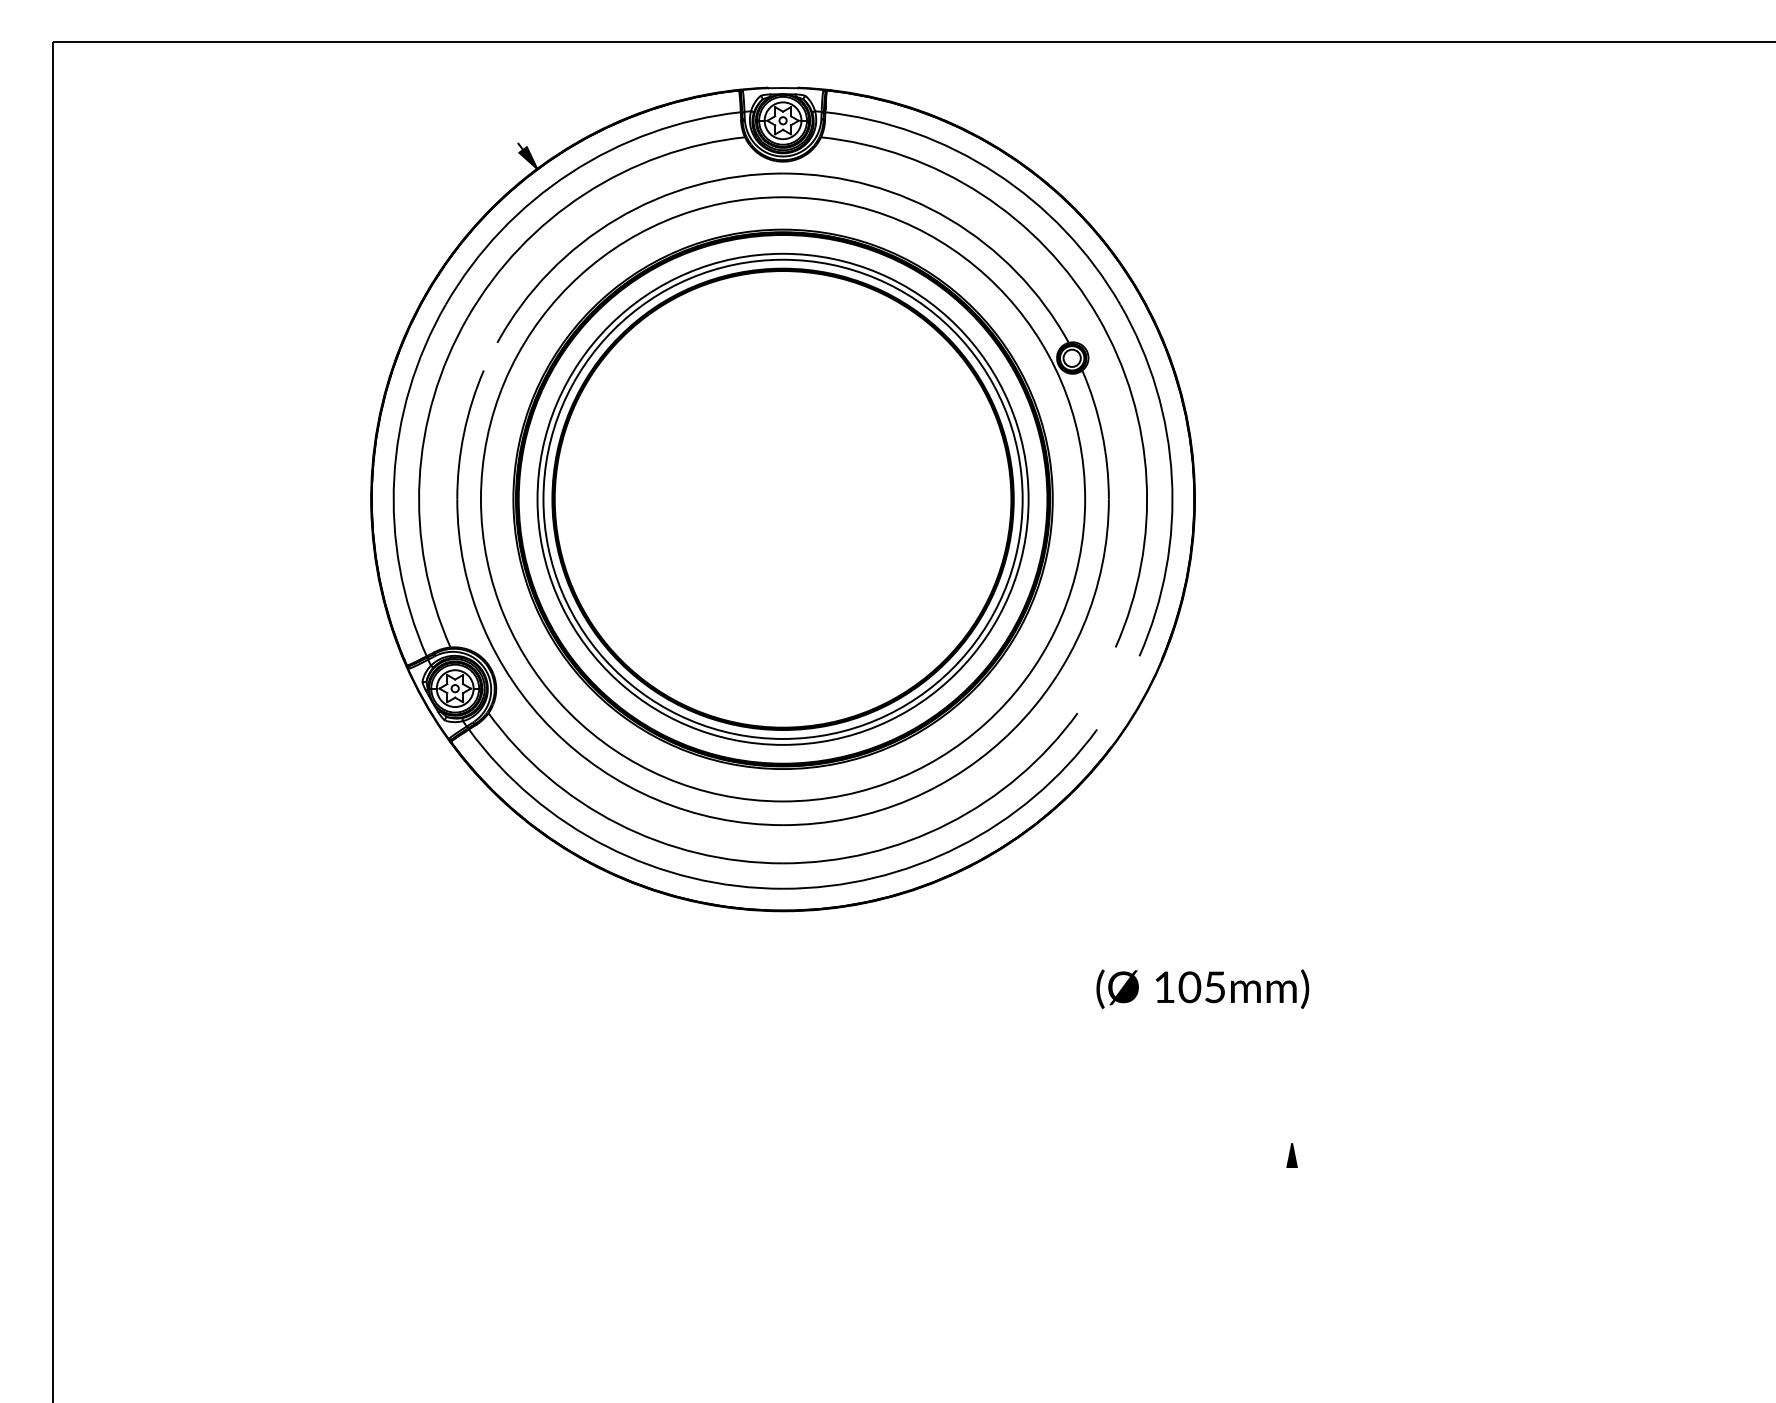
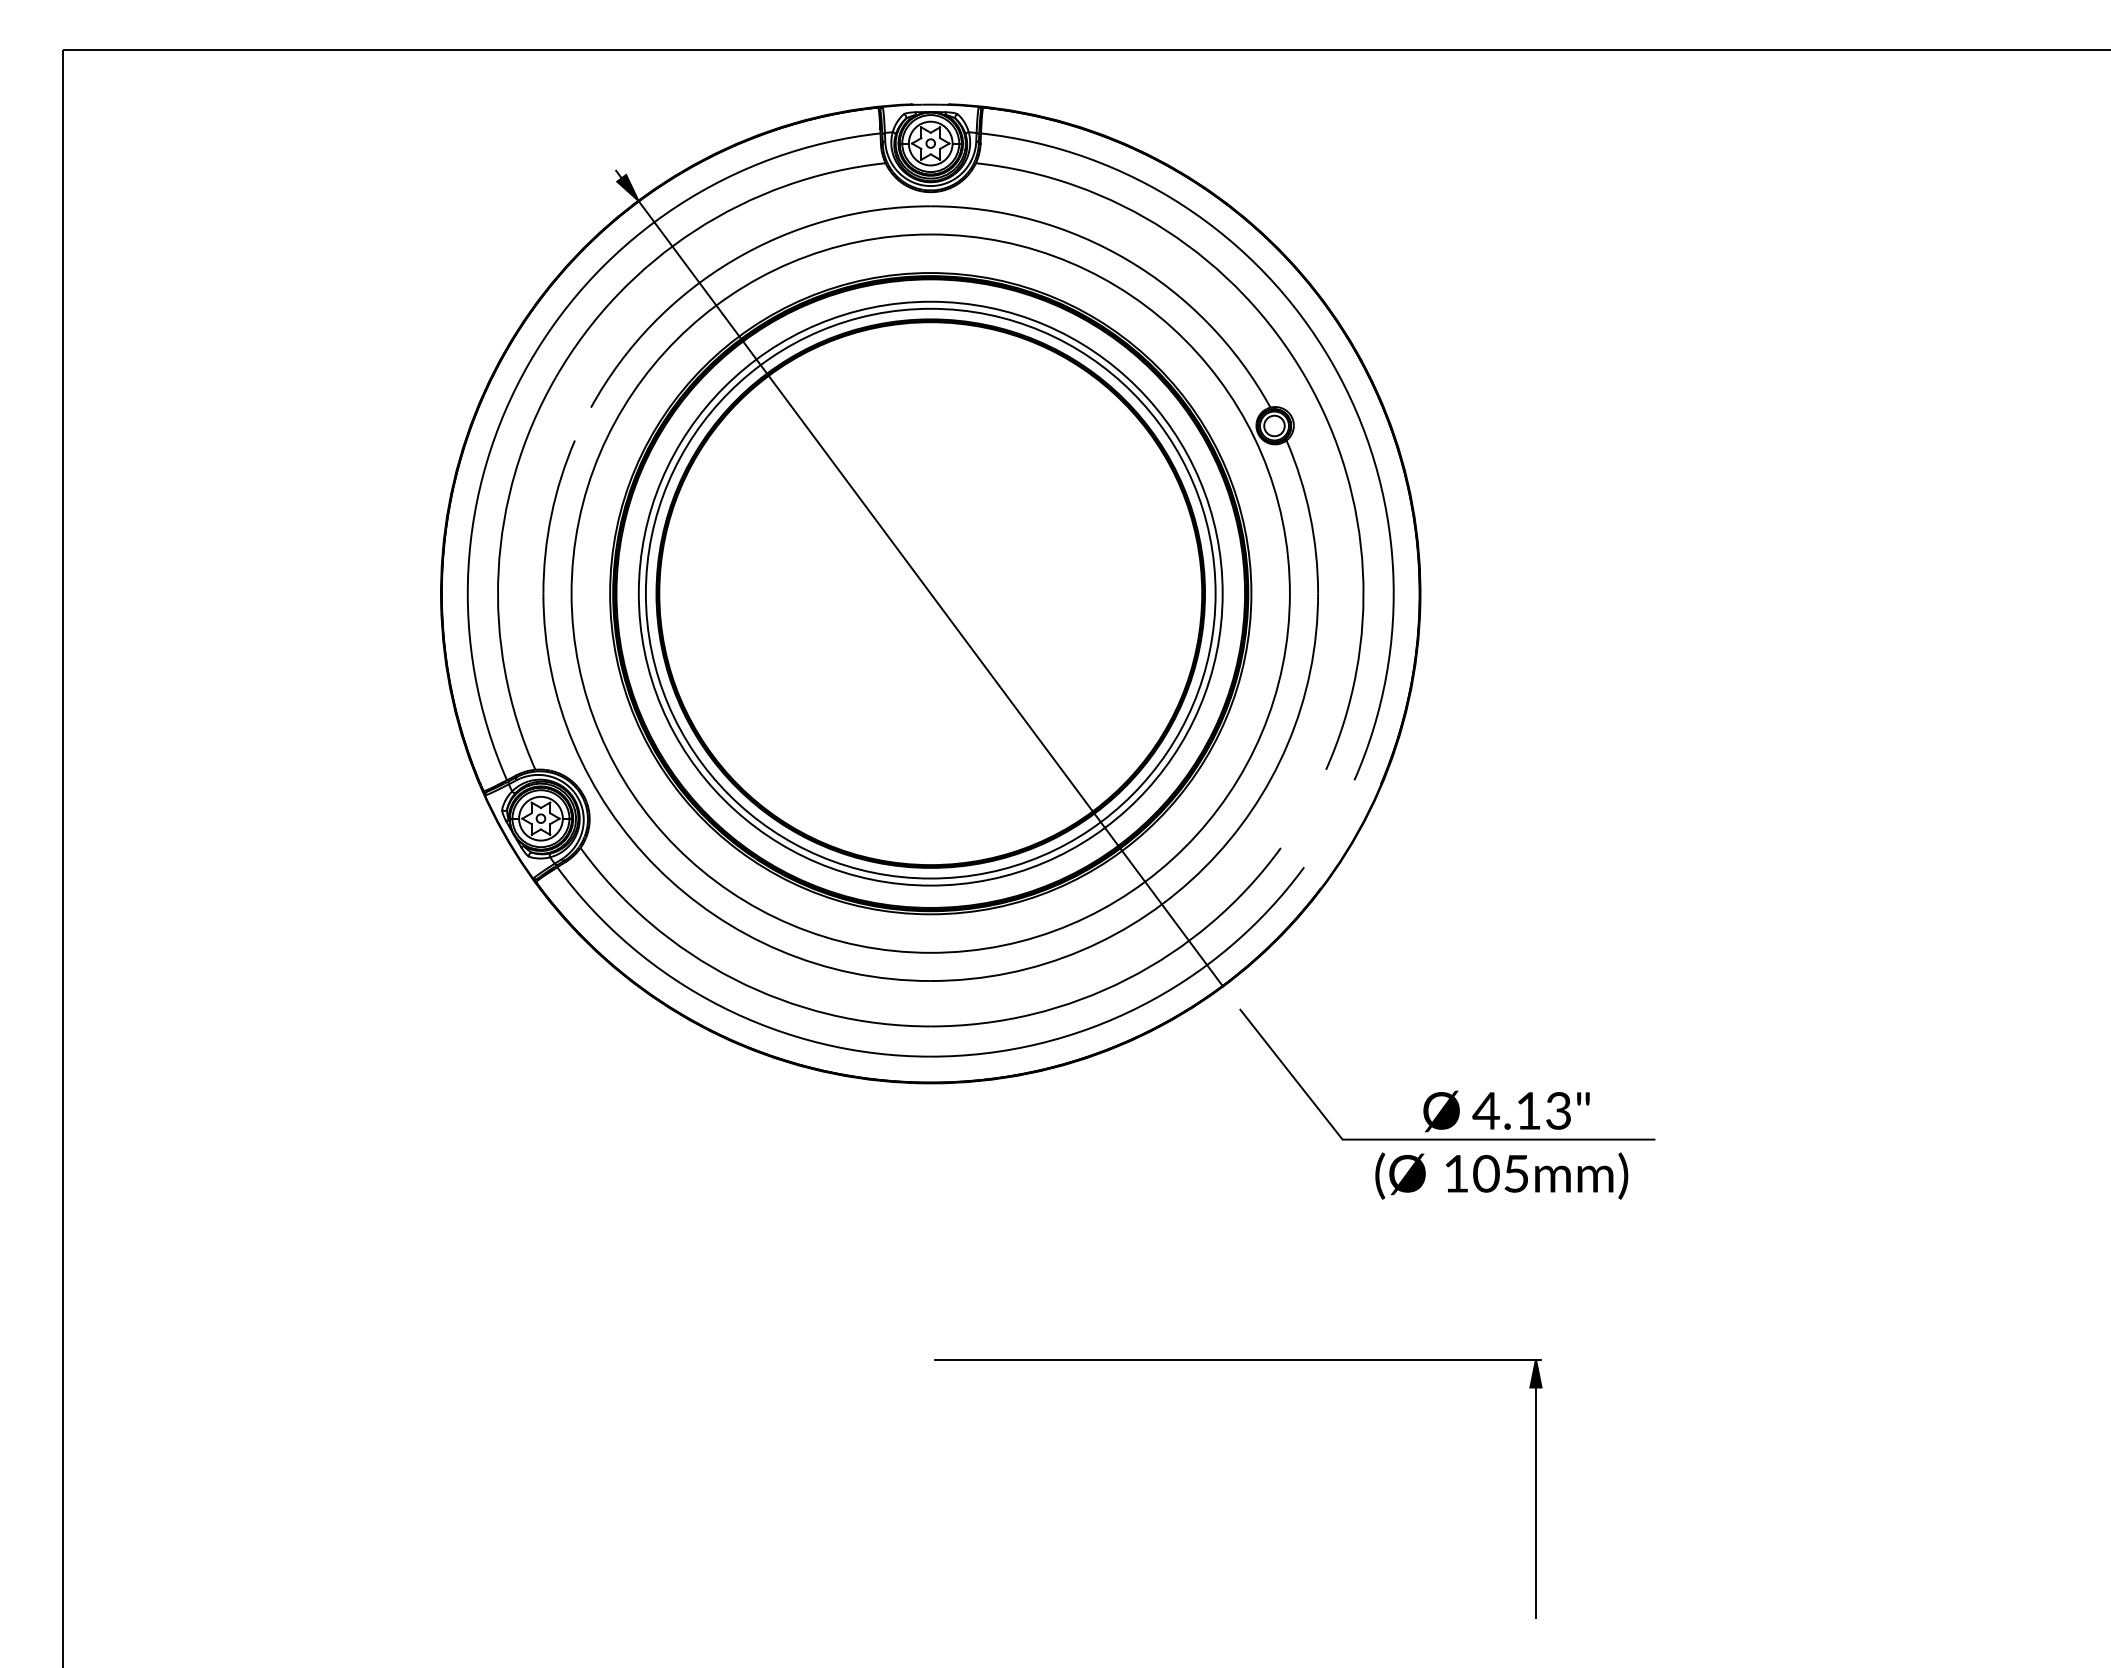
line: (782, 499) -> (930, 593), added
part: (1224, 917) -> (1455, 1090), added
text: (1202, 988) -> (1501, 1175), moved
line: (1041, 1143) -> (1237, 1359), added
line: (1291, 1262) -> (1535, 1501), added

